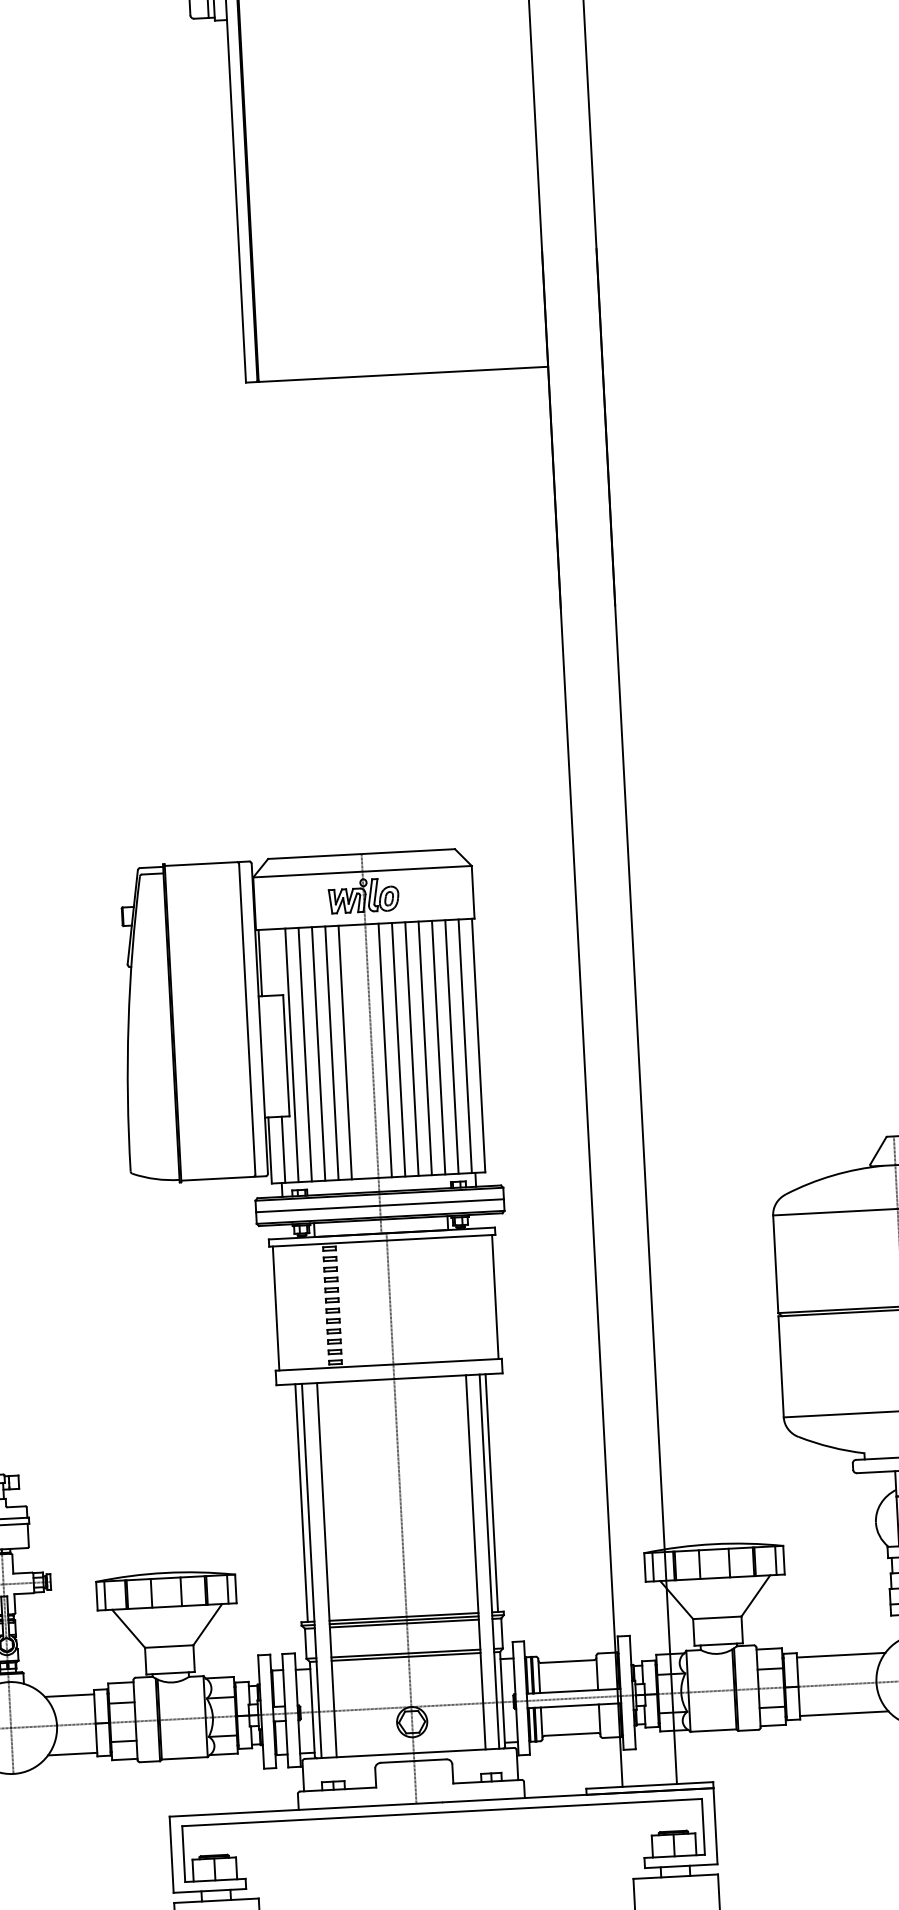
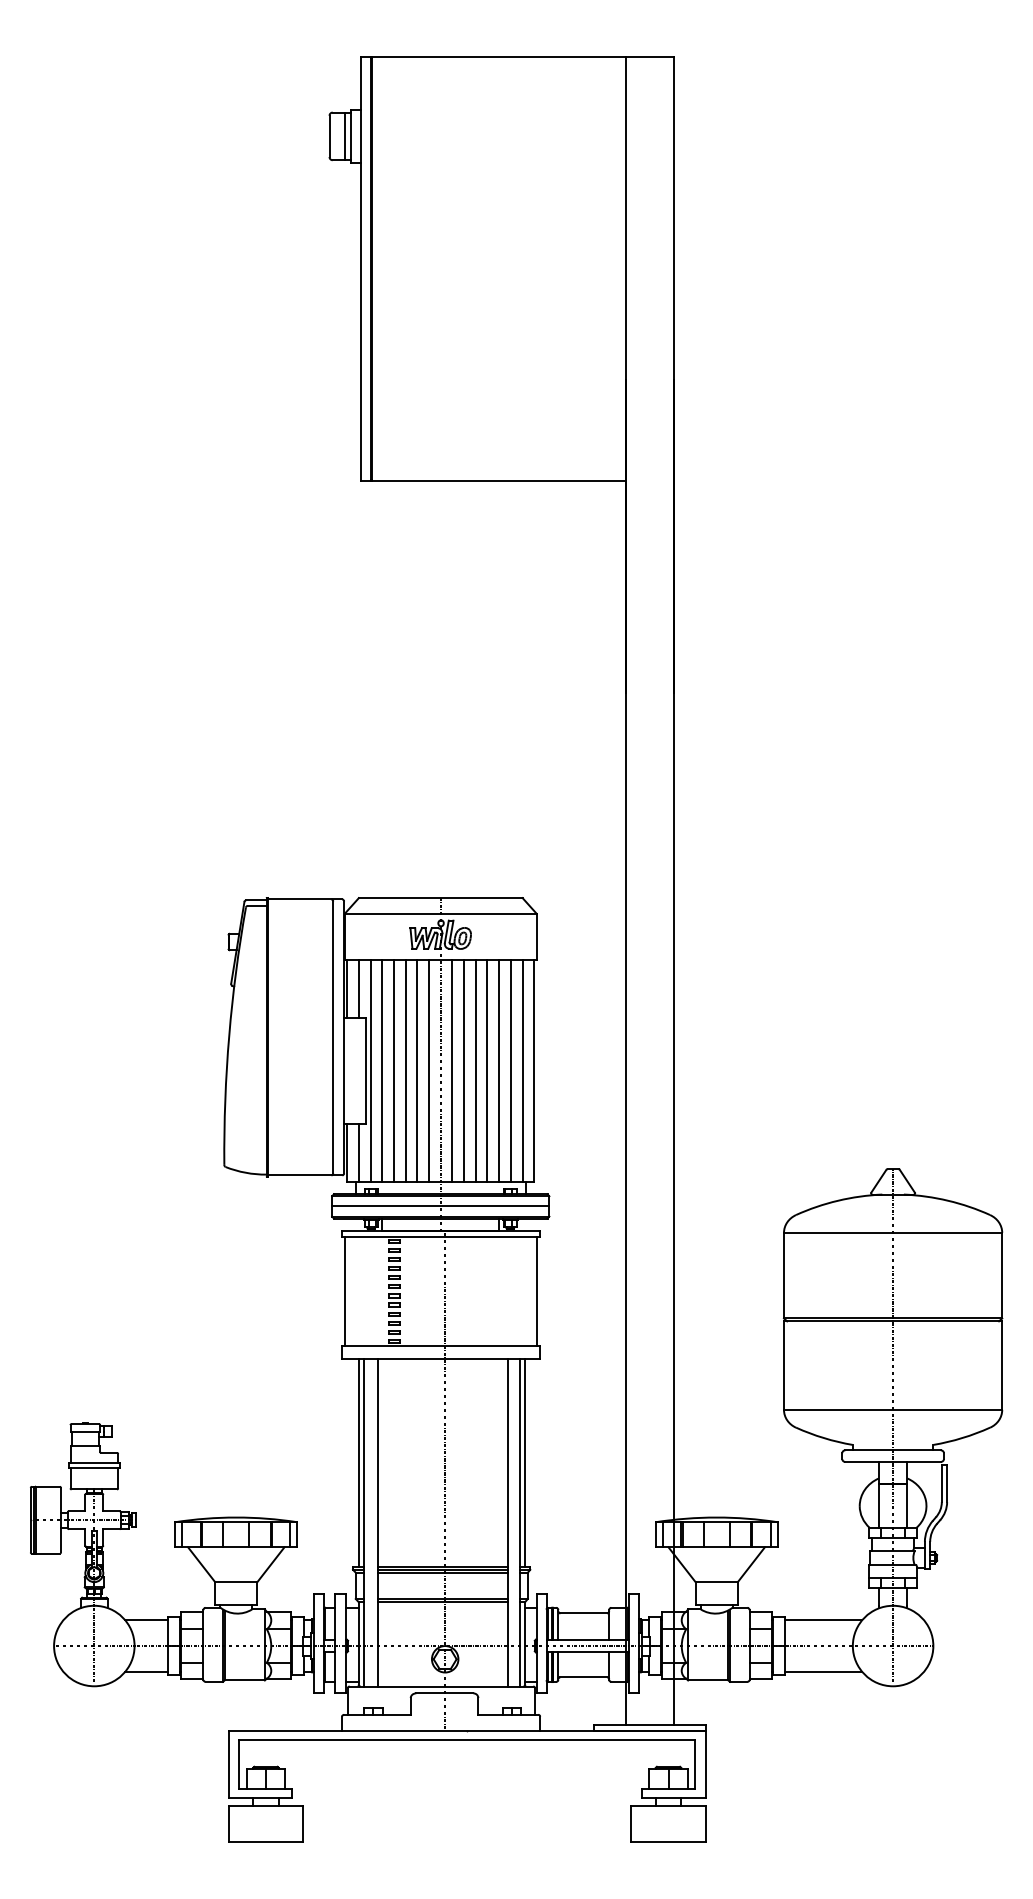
line: (273, 962) -> (358, 988), added
line: (359, 1051) -> (429, 1070), added

